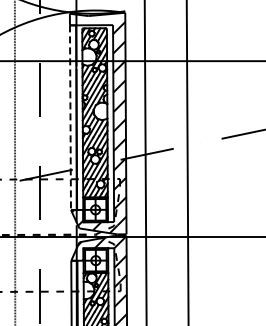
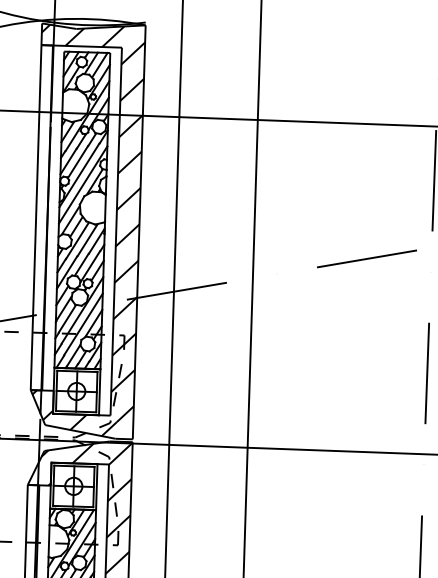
hatch: (91, 19) -> (82, 35), added
line: (70, 118) -> (36, 219), dashed -> solid

